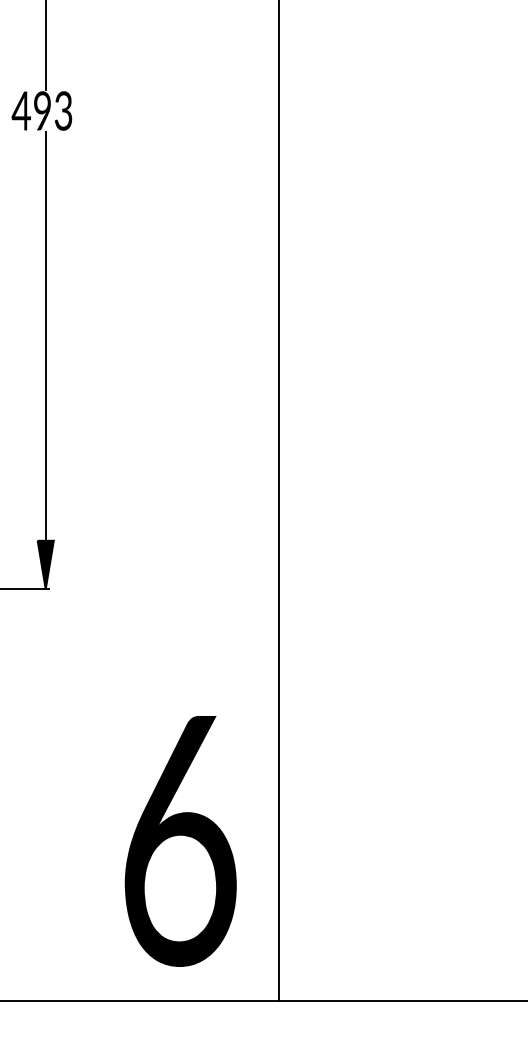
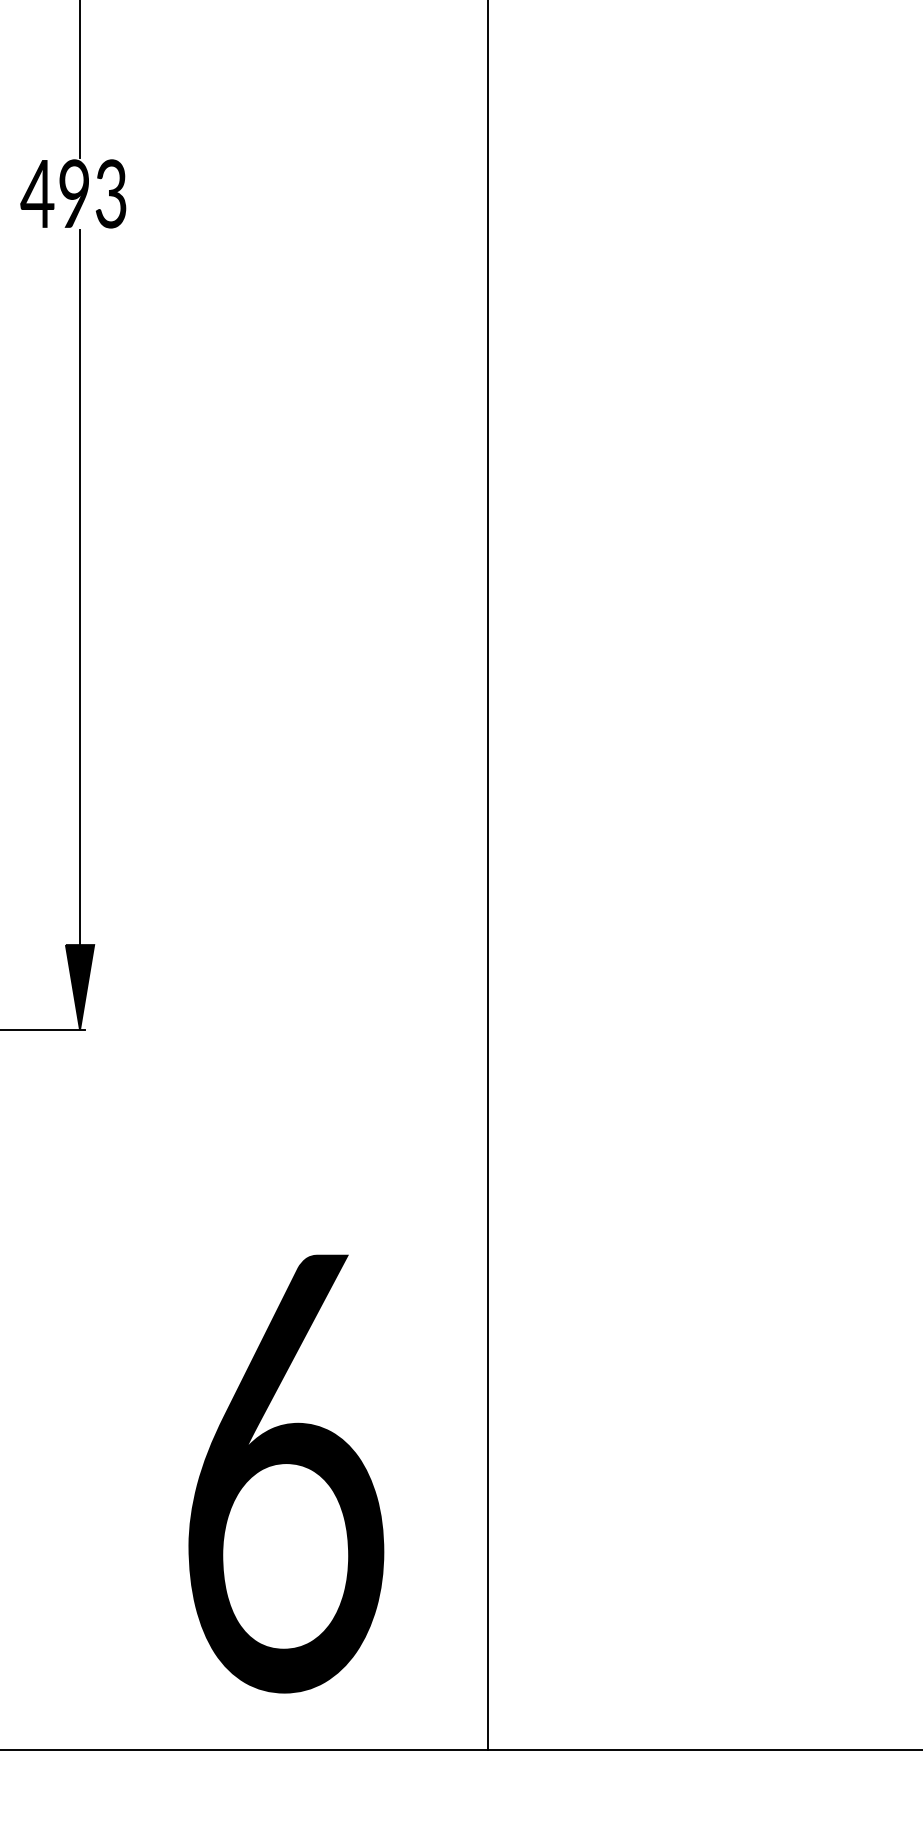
text: (180, 841) -> (285, 1474), moved

